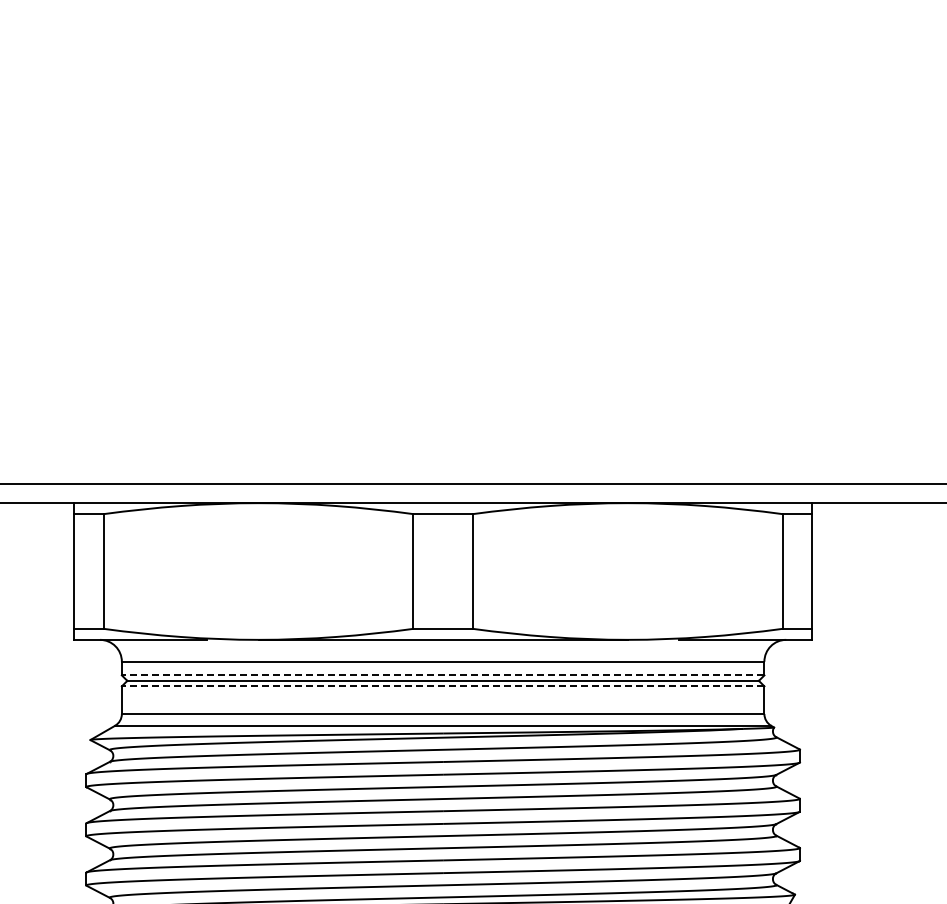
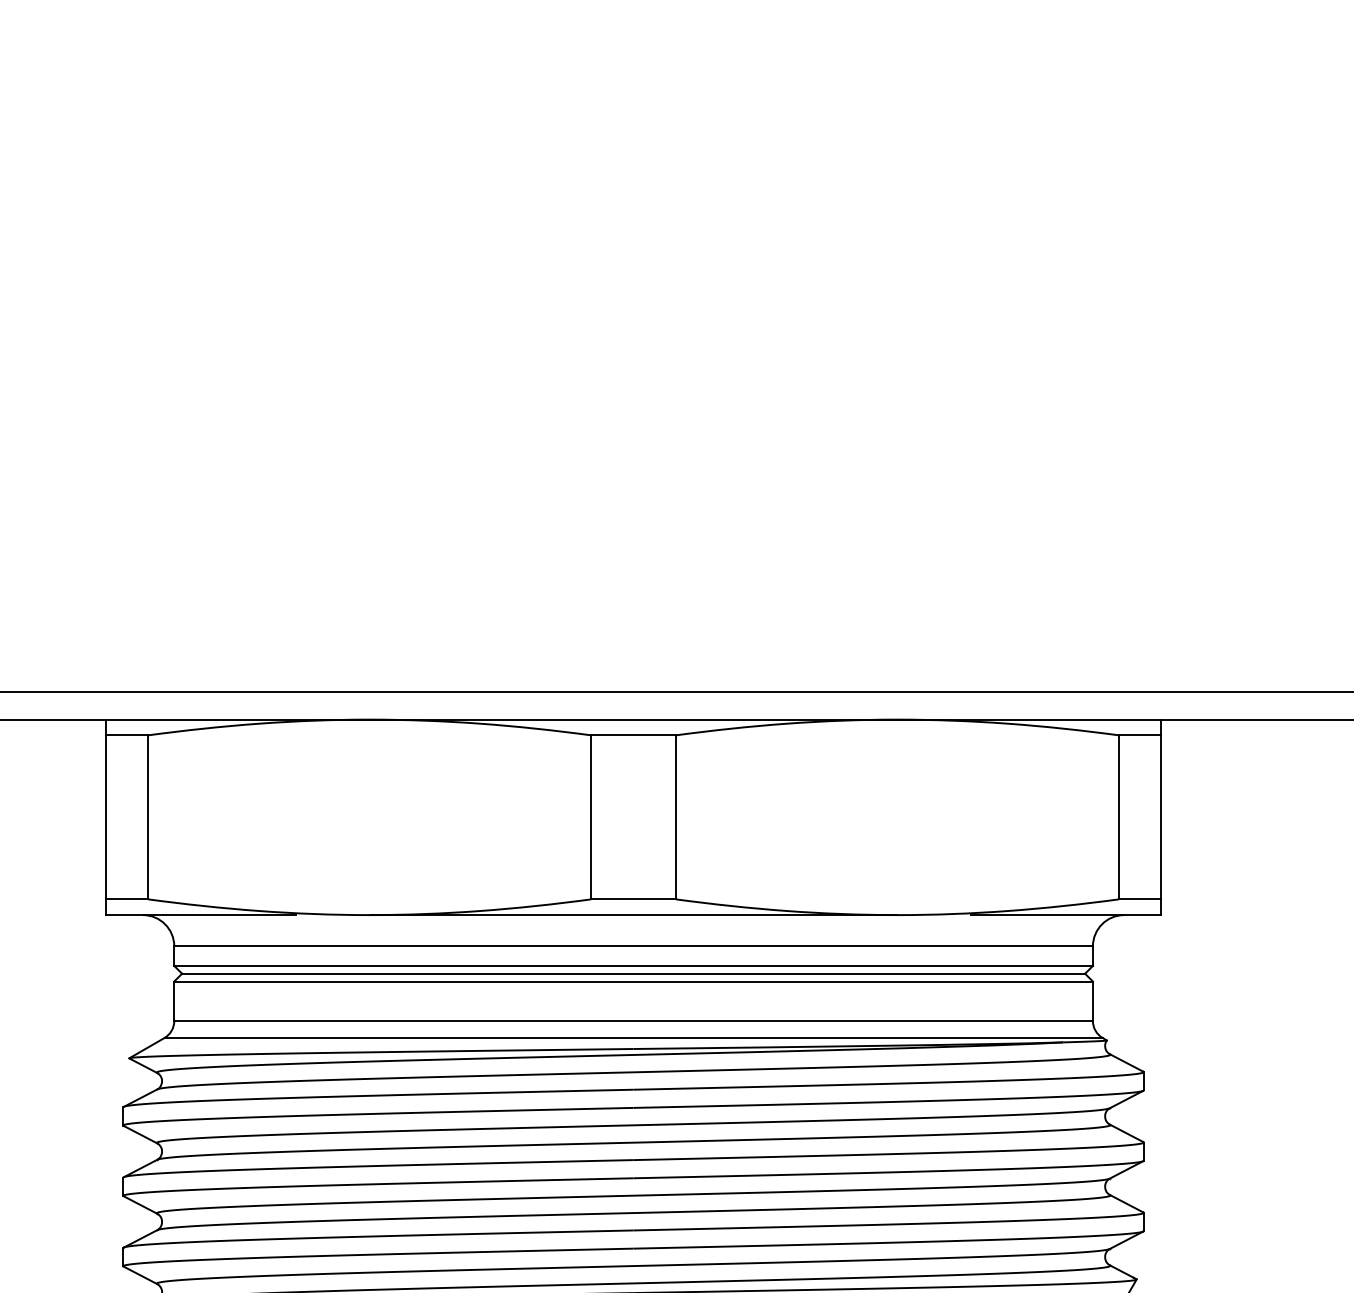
line: (442, 675) -> (632, 966), dashed -> solid
line: (442, 686) -> (632, 981), dashed -> solid

